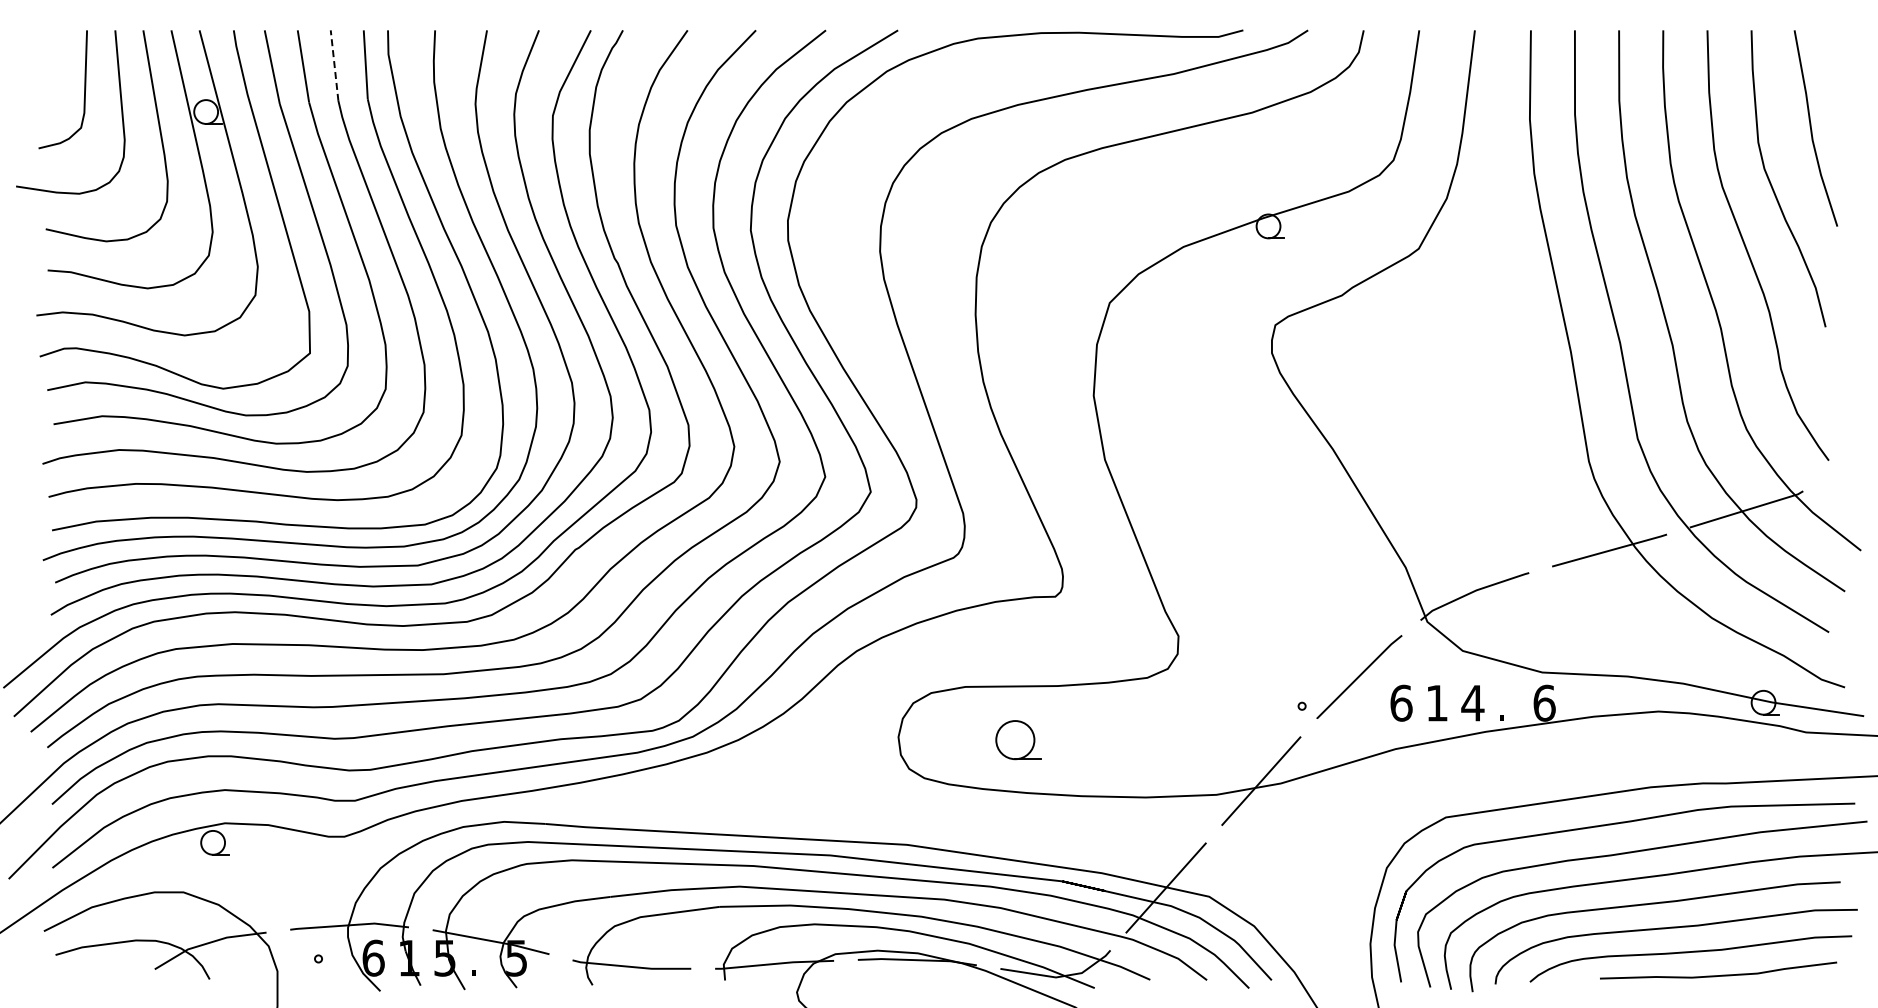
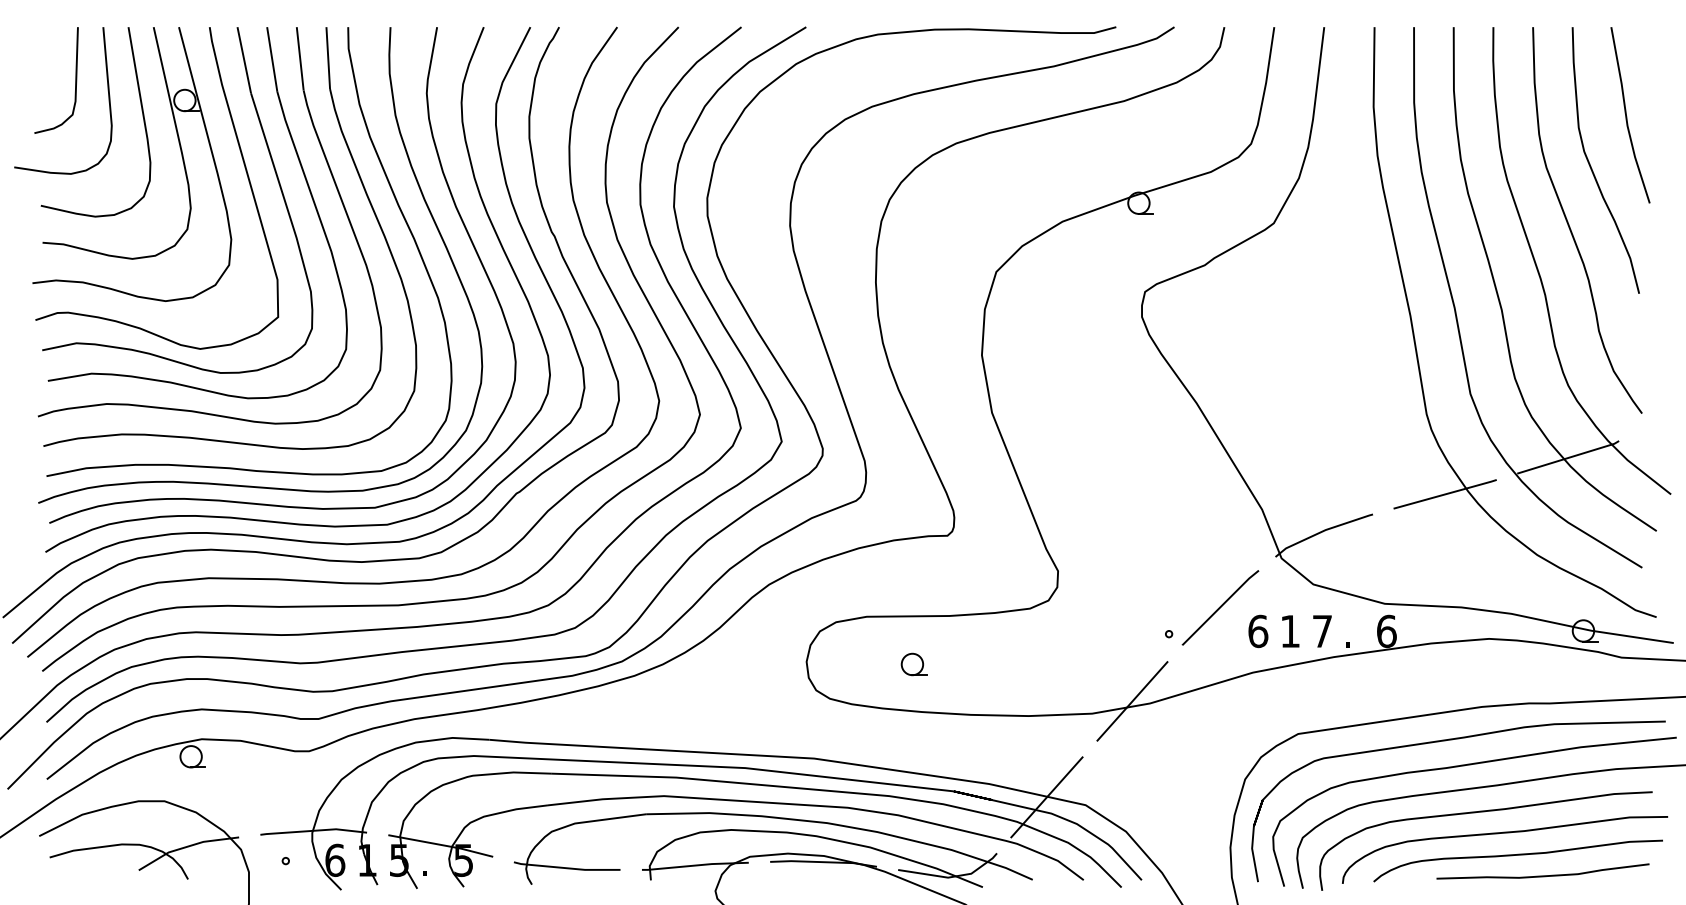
line: (334, 65) -> (300, 58), dashed -> solid
text: (1472, 703) -> (1322, 631), 4 -> 7
part: (1017, 739) -> (913, 663), size x0.62

